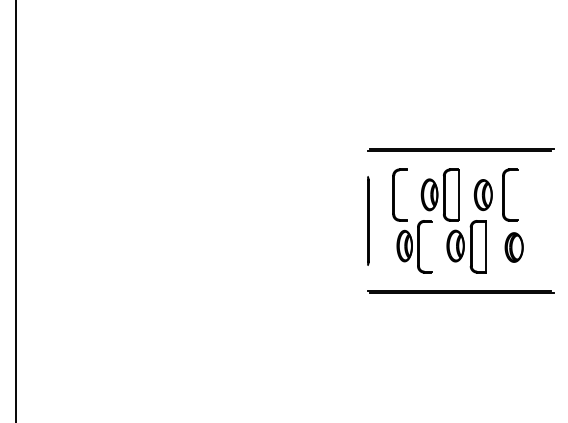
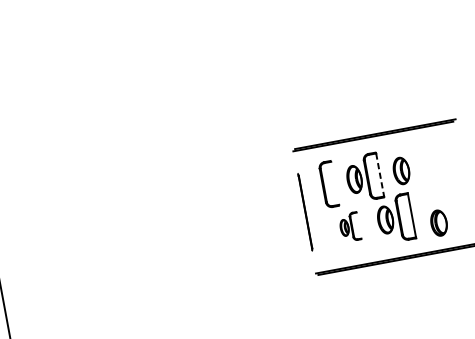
part: (510, 194) -> (425, 166), removed
line: (458, 195) -> (379, 175), solid -> dashed
part: (414, 246) -> (349, 227), size x0.6
part: (513, 247) -> (438, 223), moved

